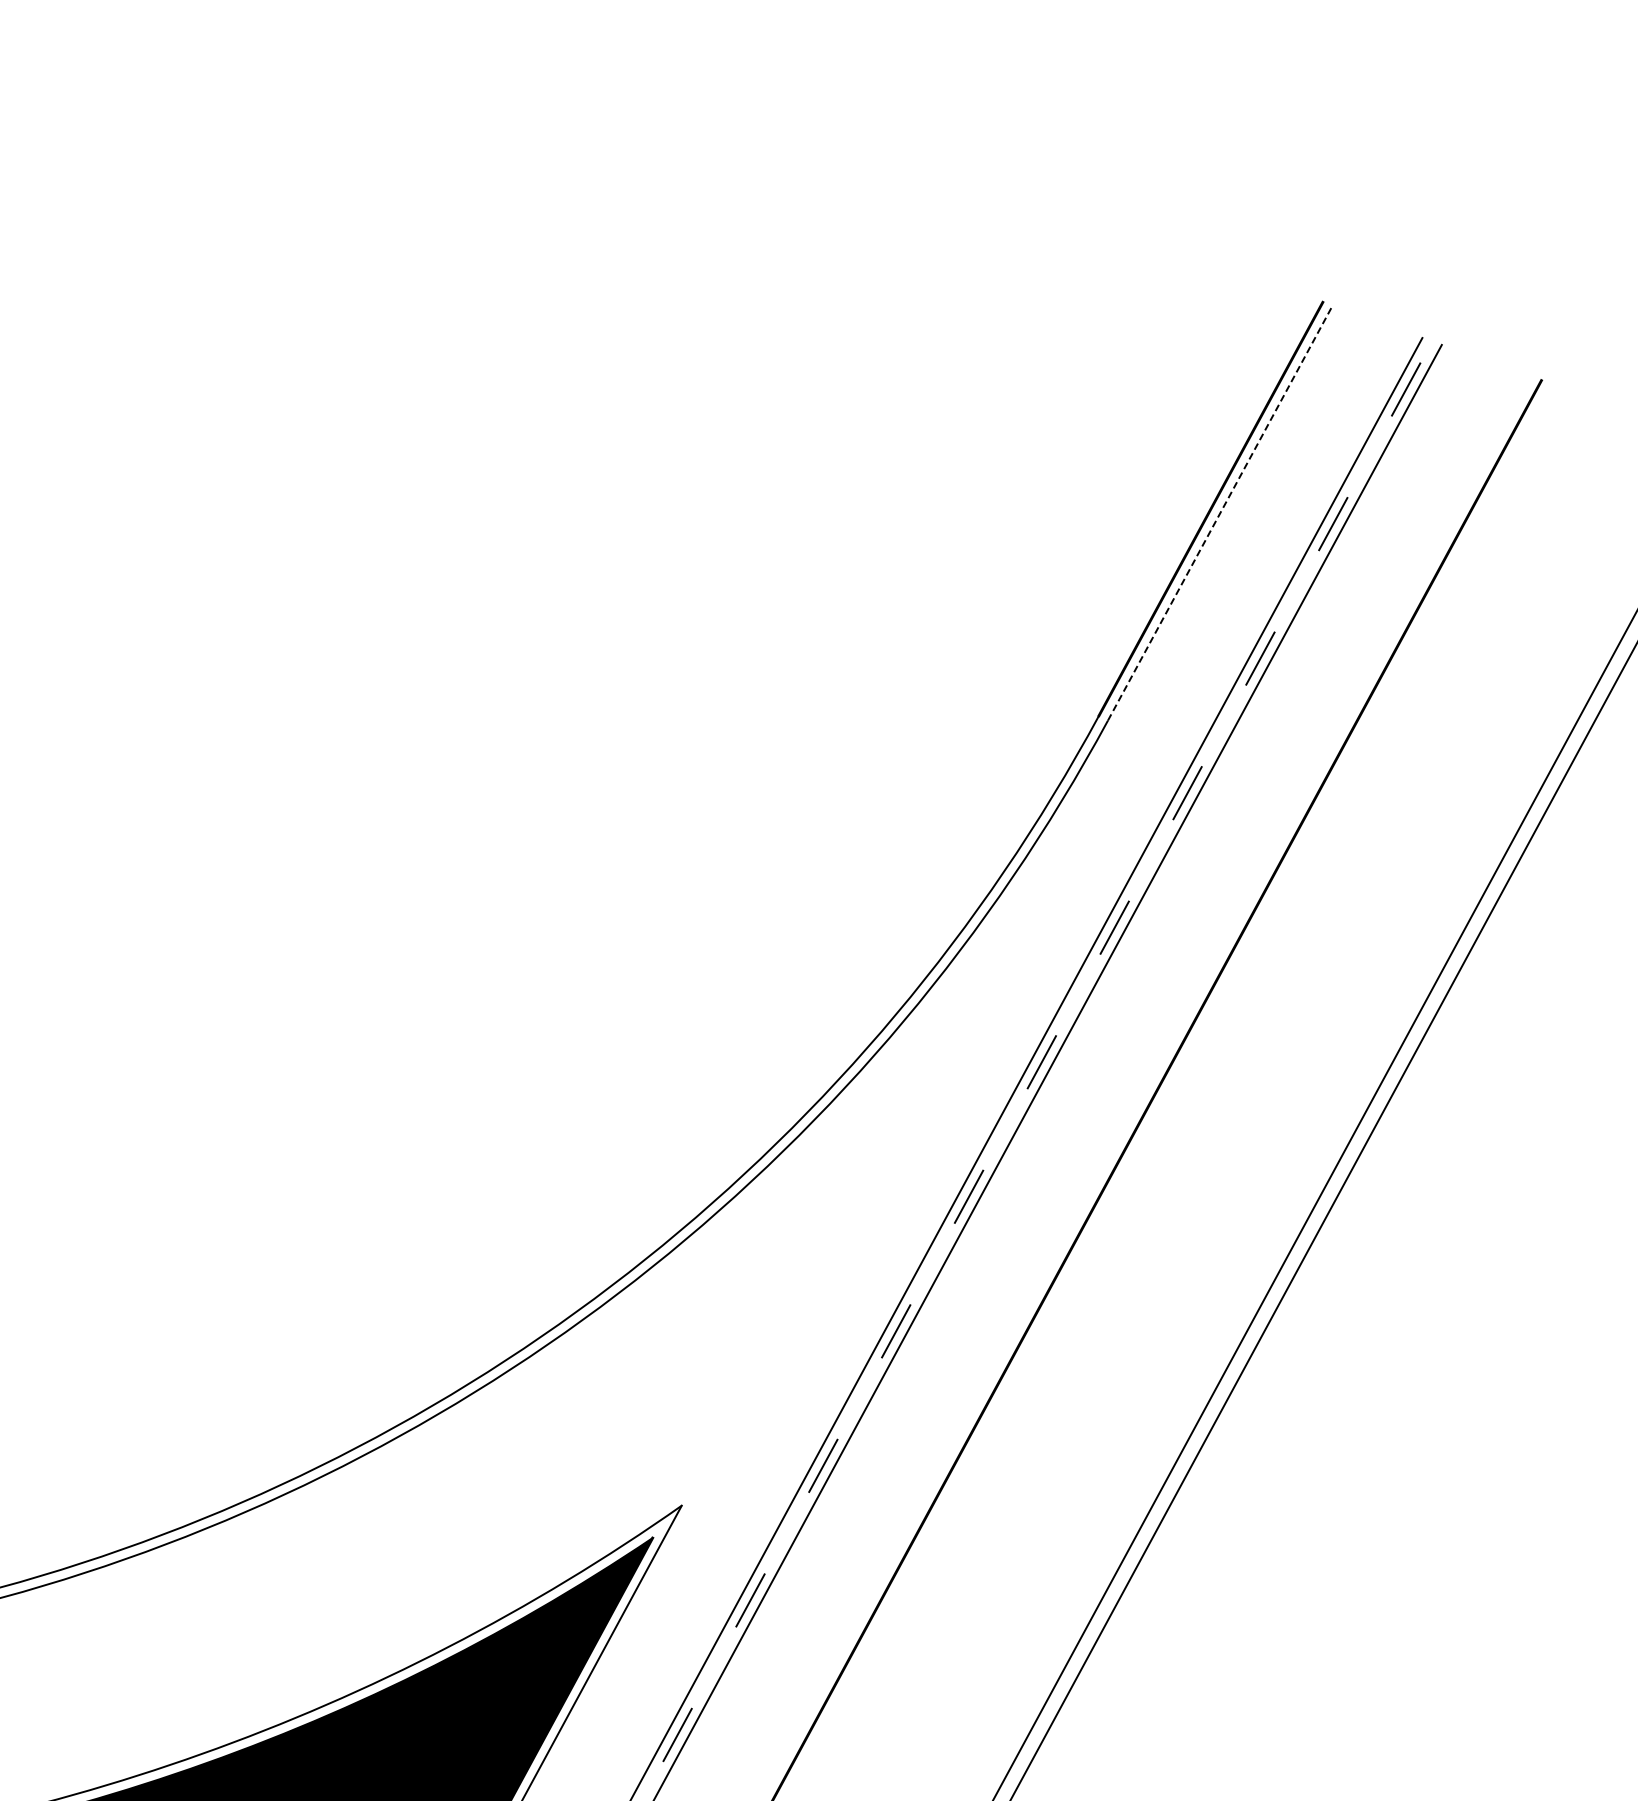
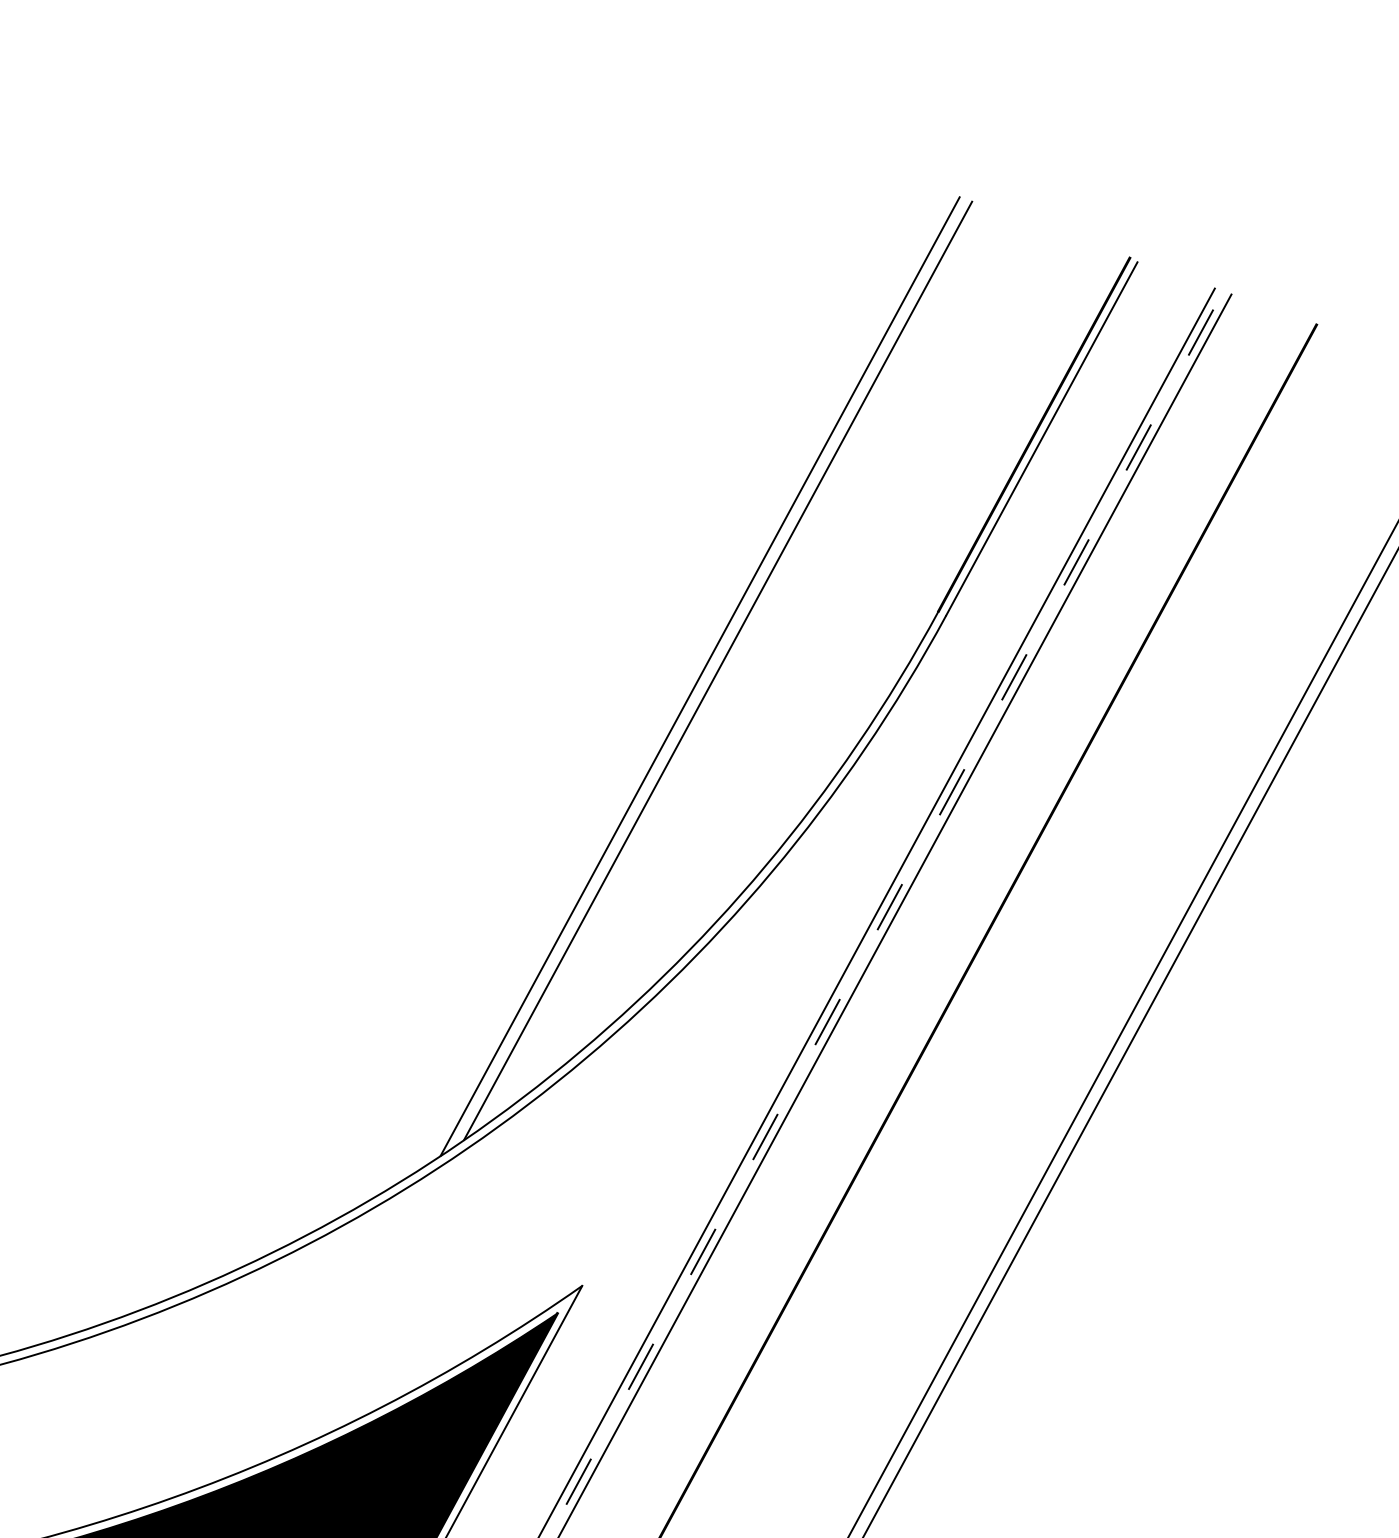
line: (1220, 513) -> (1042, 438), dashed -> solid
line: (840, 785) -> (717, 670), added
line: (819, 792) -> (699, 676), added

